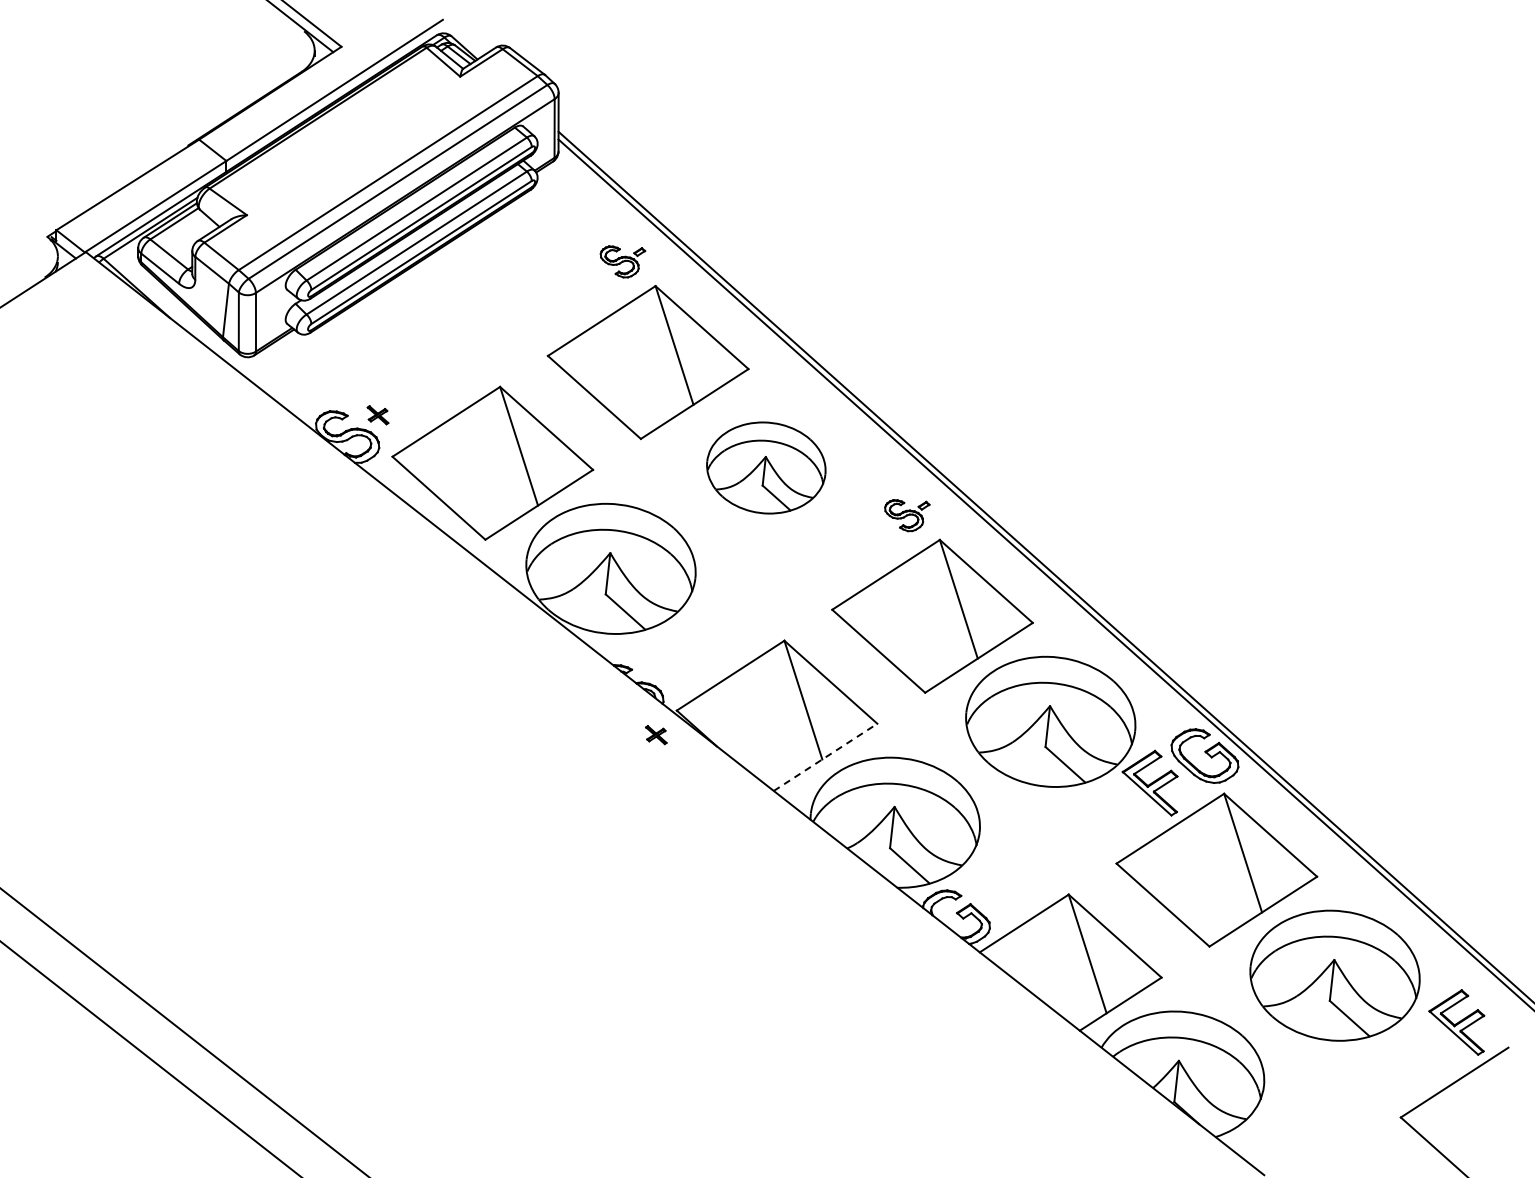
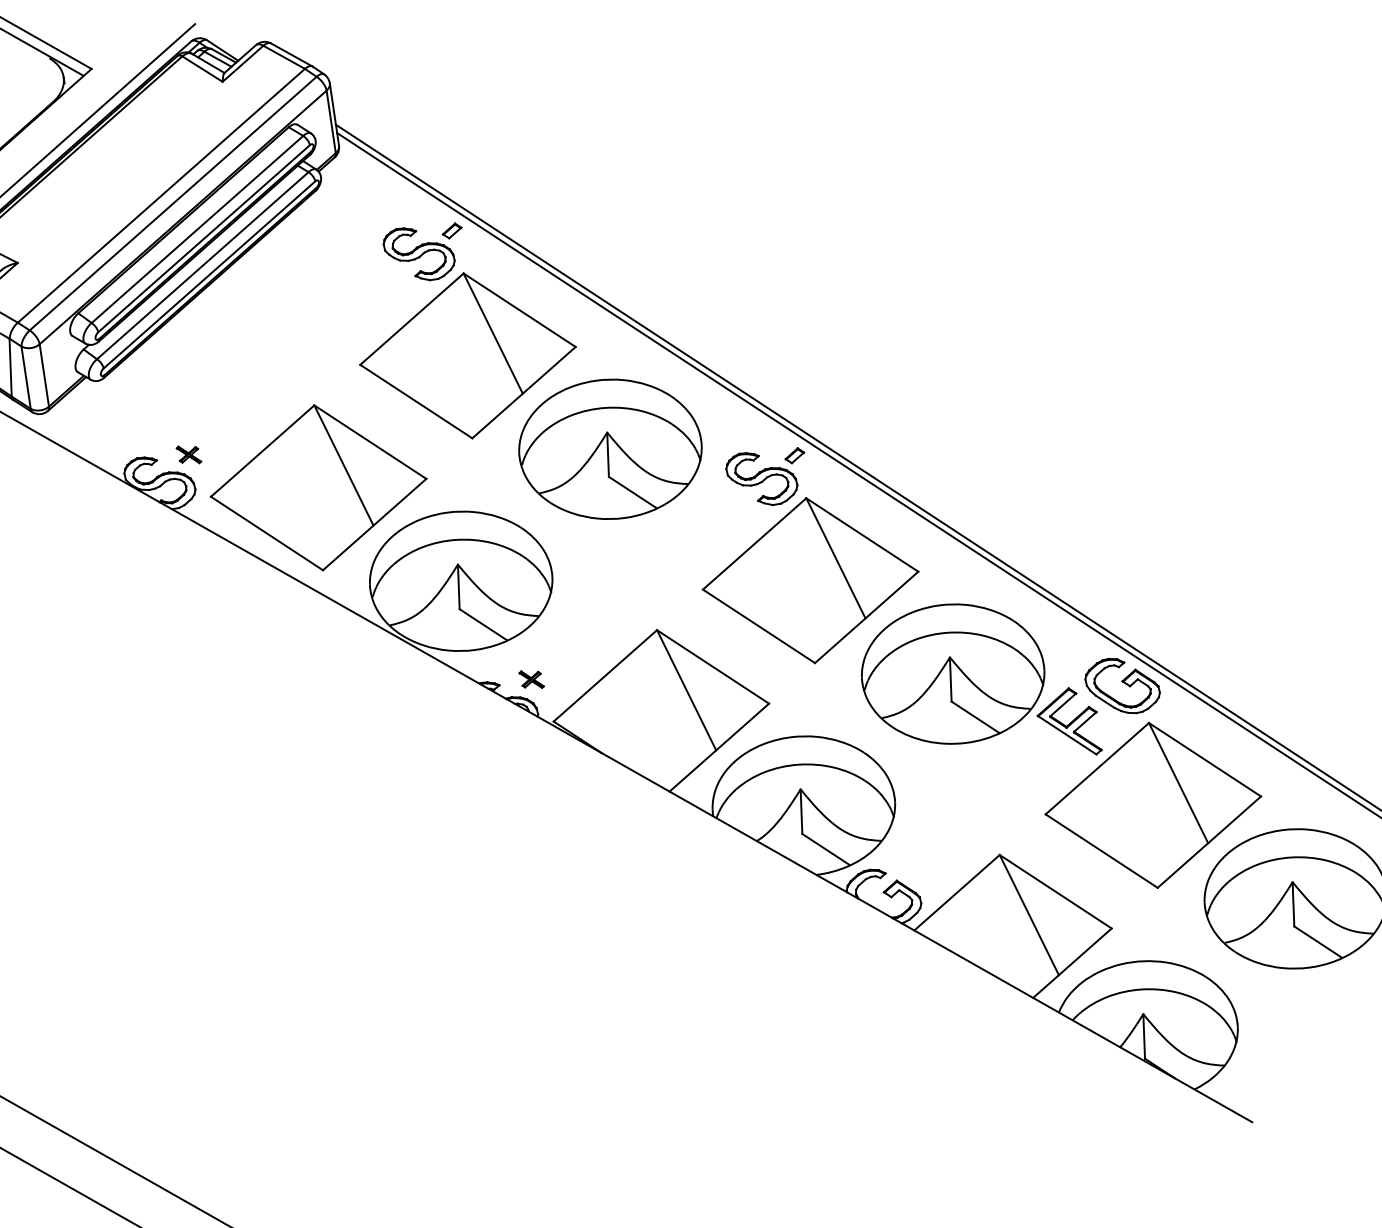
part: (622, 261) -> (424, 252), size x1.67
part: (765, 467) -> (609, 448), size x1.43
part: (907, 515) -> (768, 477), size x1.67
part: (656, 735) -> (531, 680), moved
line: (825, 757) -> (719, 747), dashed -> solid

